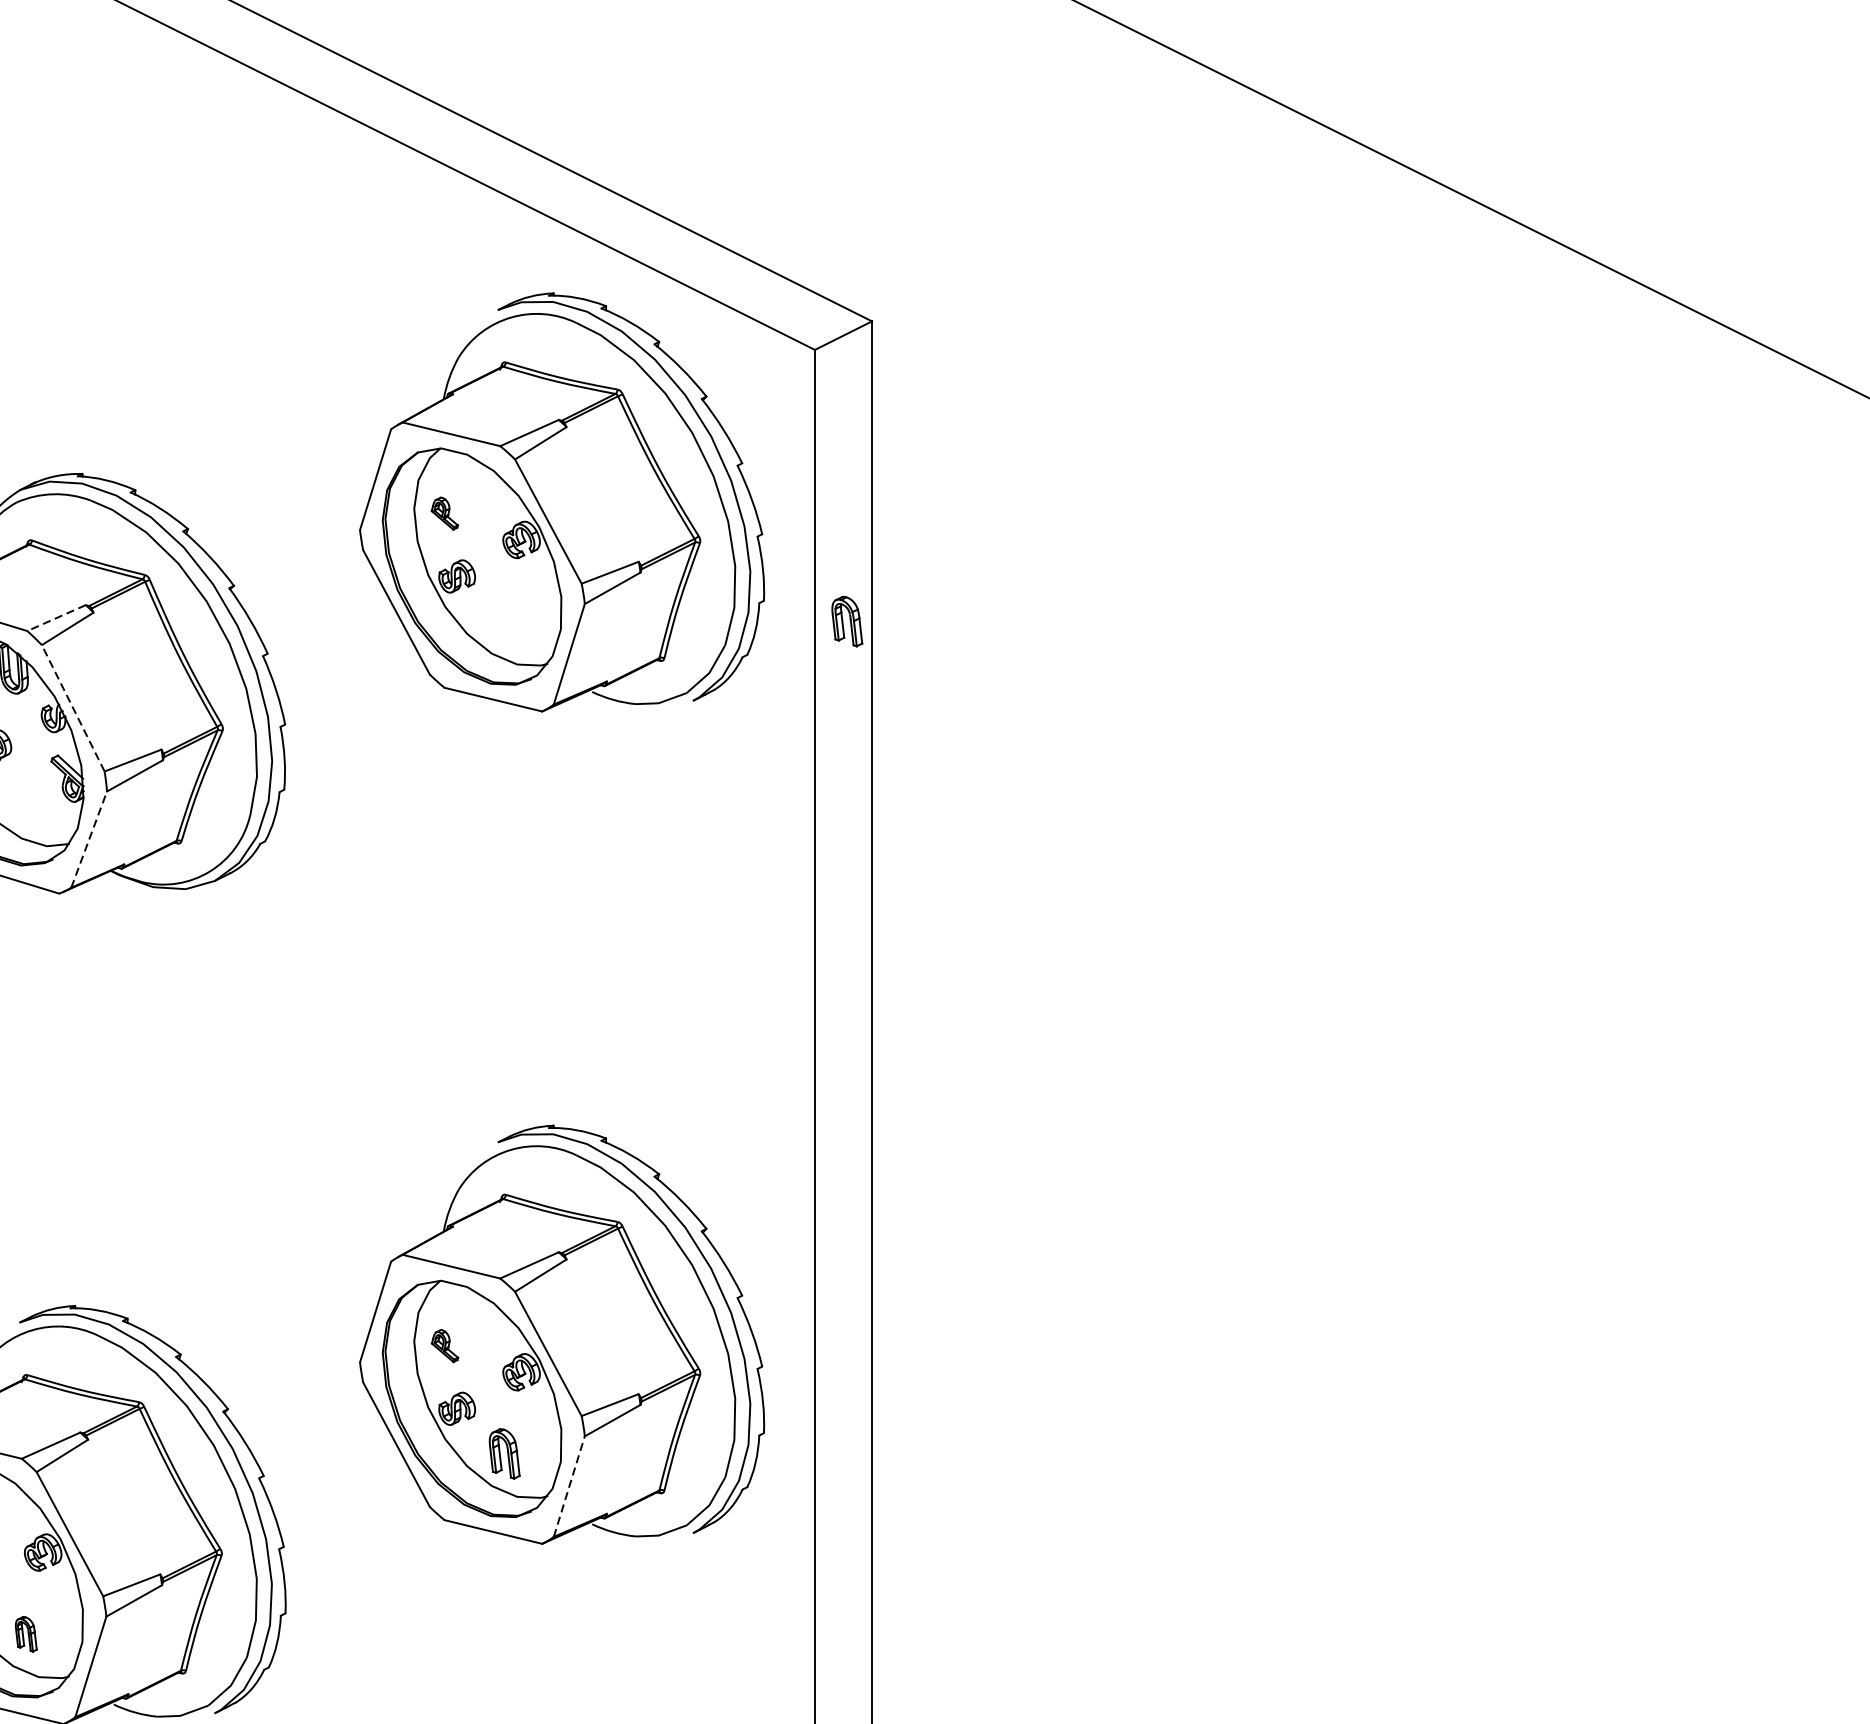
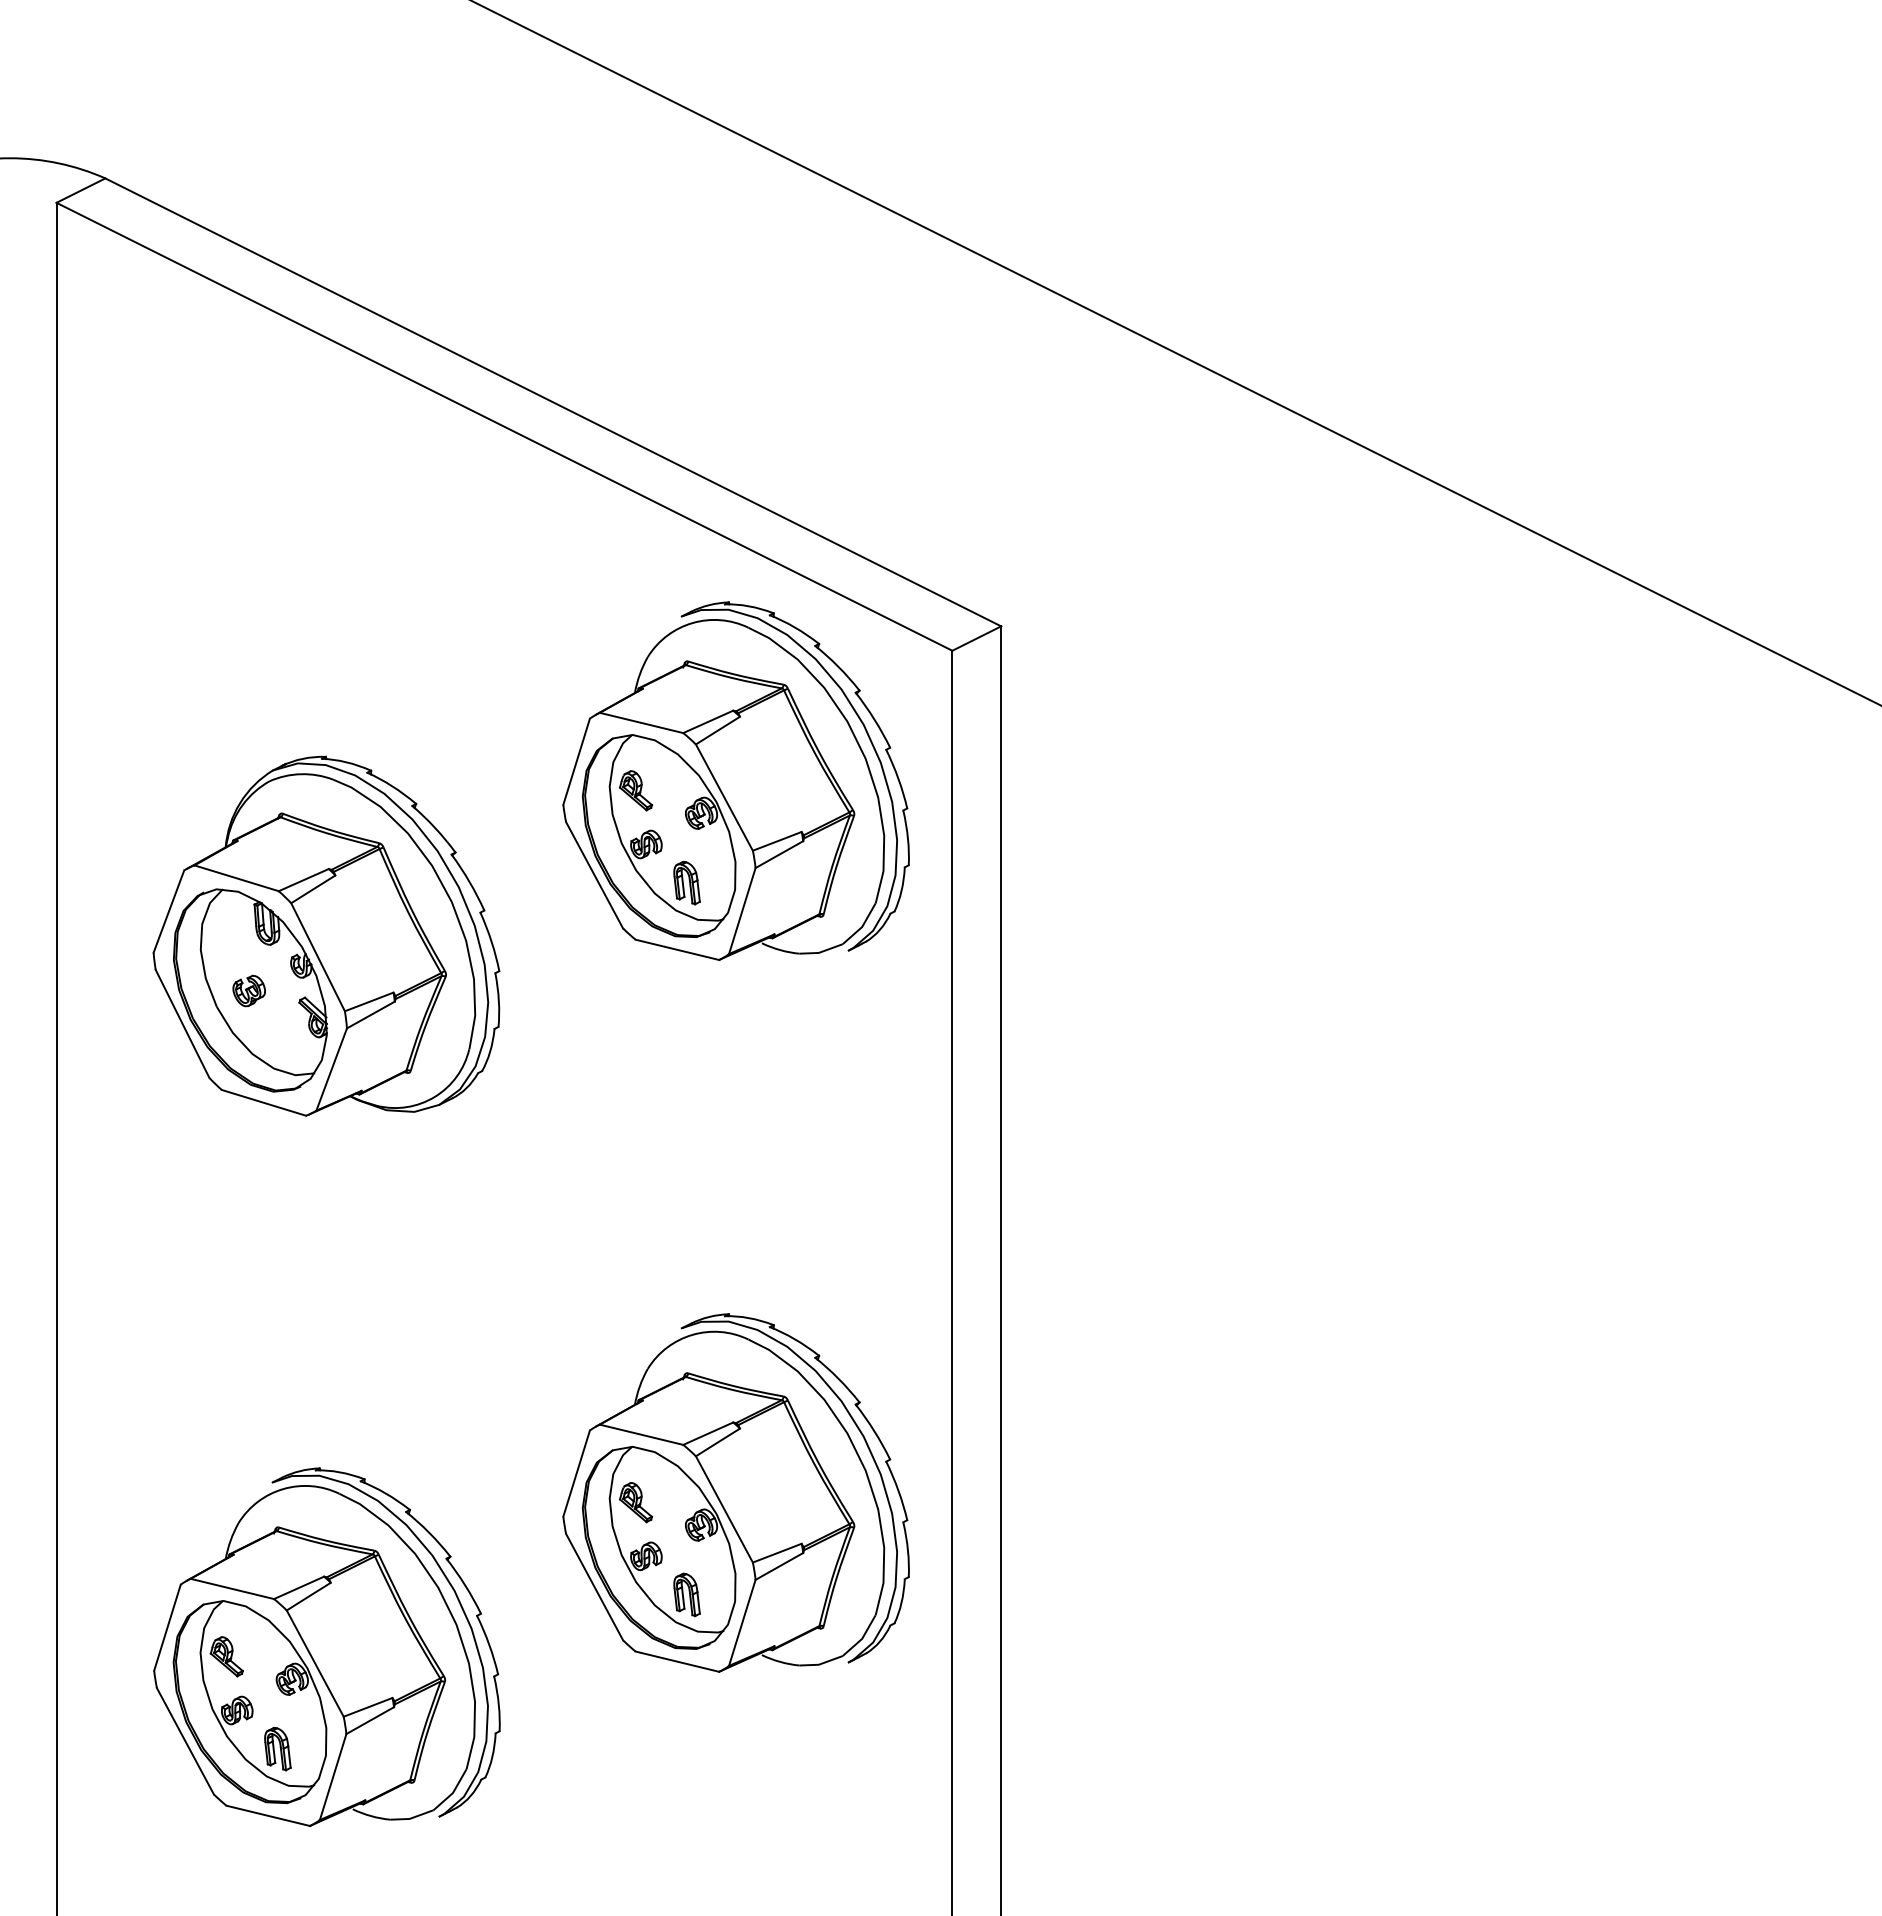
part: (444, 513) -> (635, 790), size x1.43
line: (56, 618) -> (303, 880), dashed -> solid
part: (846, 622) -> (686, 883), moved
line: (72, 707) -> (317, 956), dashed -> solid
line: (88, 839) -> (331, 1069), dashed -> solid
part: (444, 1345) -> (635, 1502), size x1.43
line: (569, 1486) -> (742, 1622), dashed -> solid
part: (25, 1634) -> (277, 1749), size x1.43

